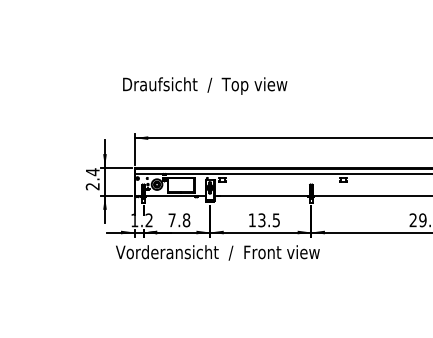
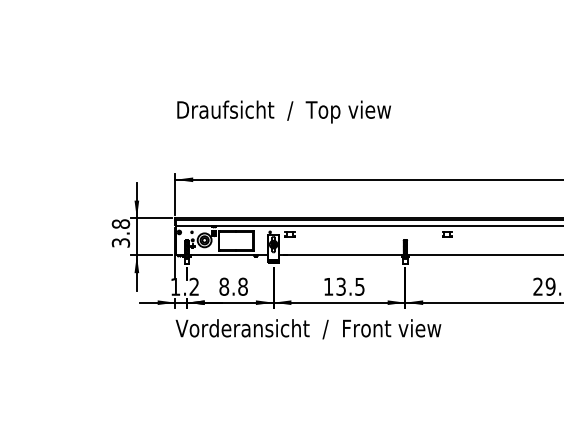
text: (205, 85) -> (284, 111), moved
text: (92, 179) -> (120, 233), 2.4 -> 3.8
text: (171, 220) -> (223, 287), 7.8 -> 8.8
text: (217, 252) -> (308, 328), moved

